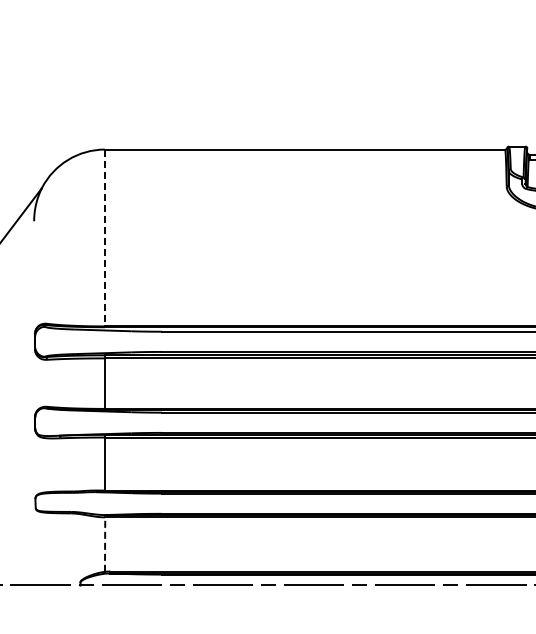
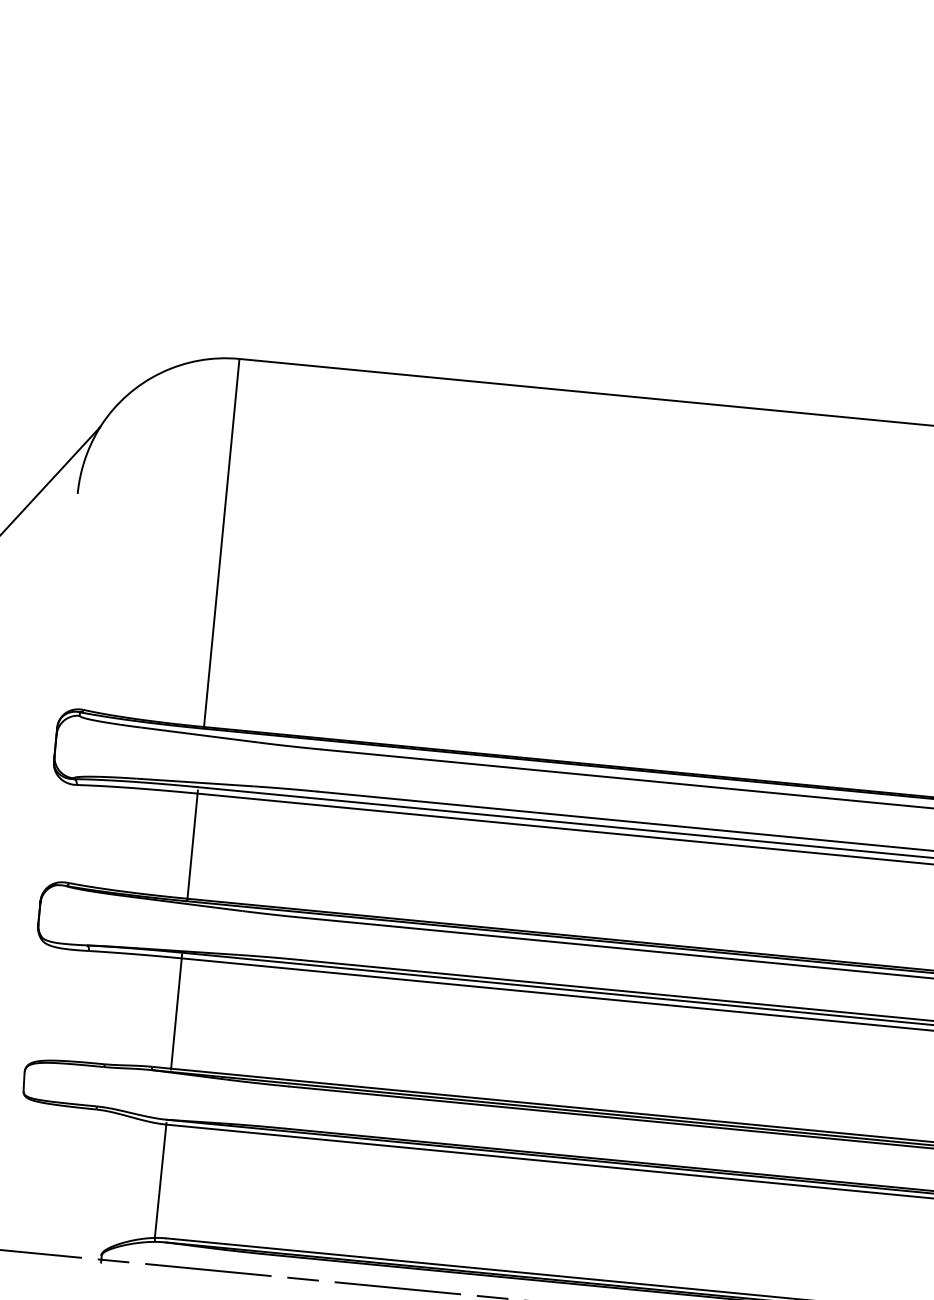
line: (104, 239) -> (220, 546), dashed -> solid
line: (105, 544) -> (161, 1181), dashed -> solid

